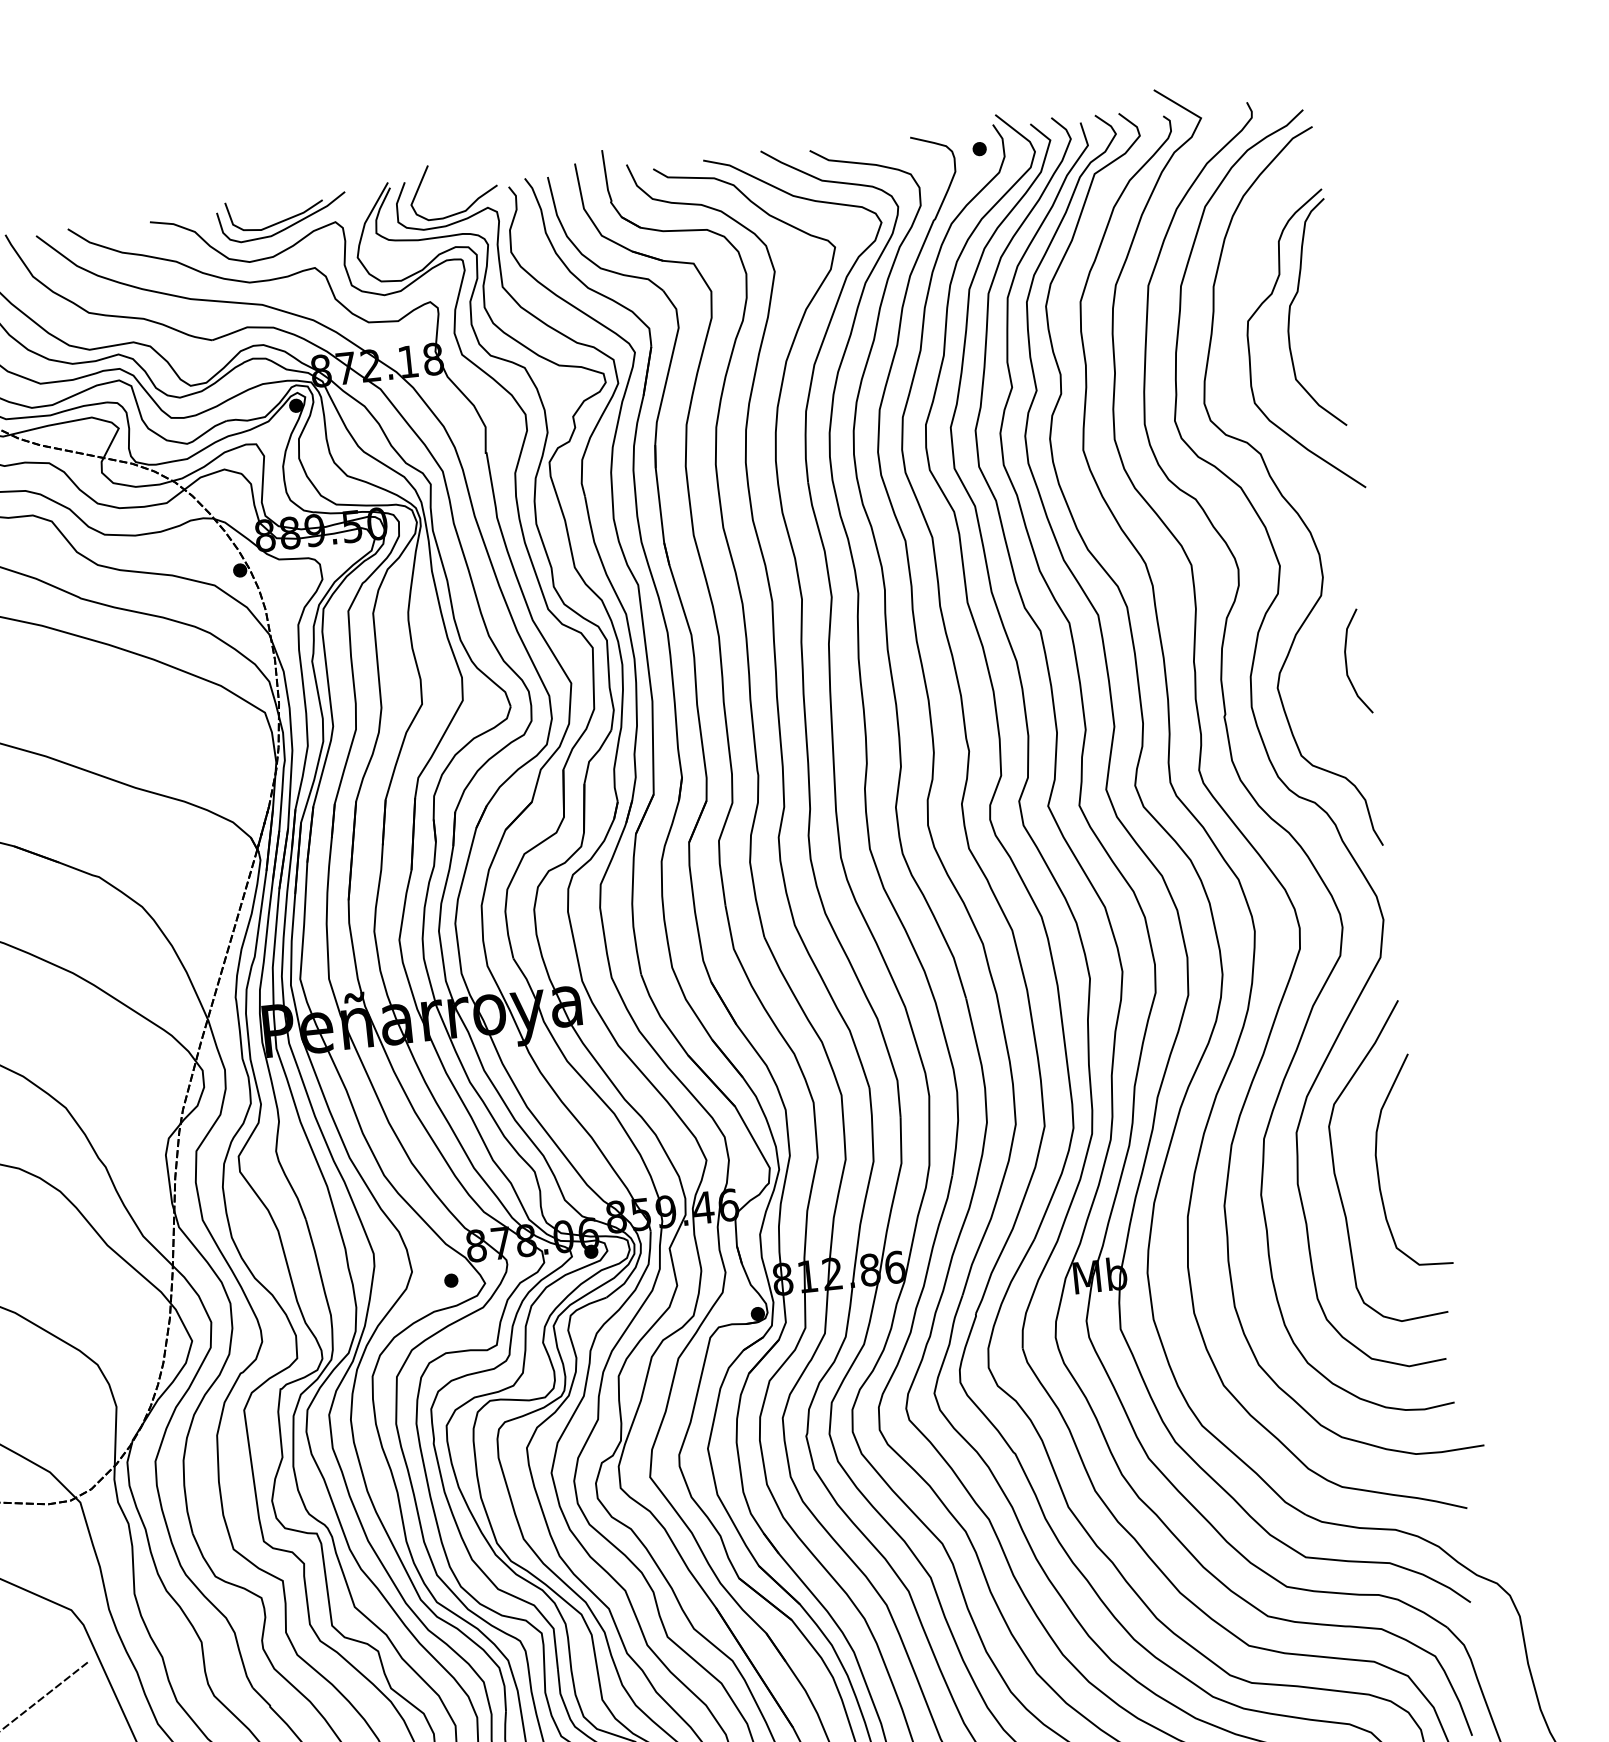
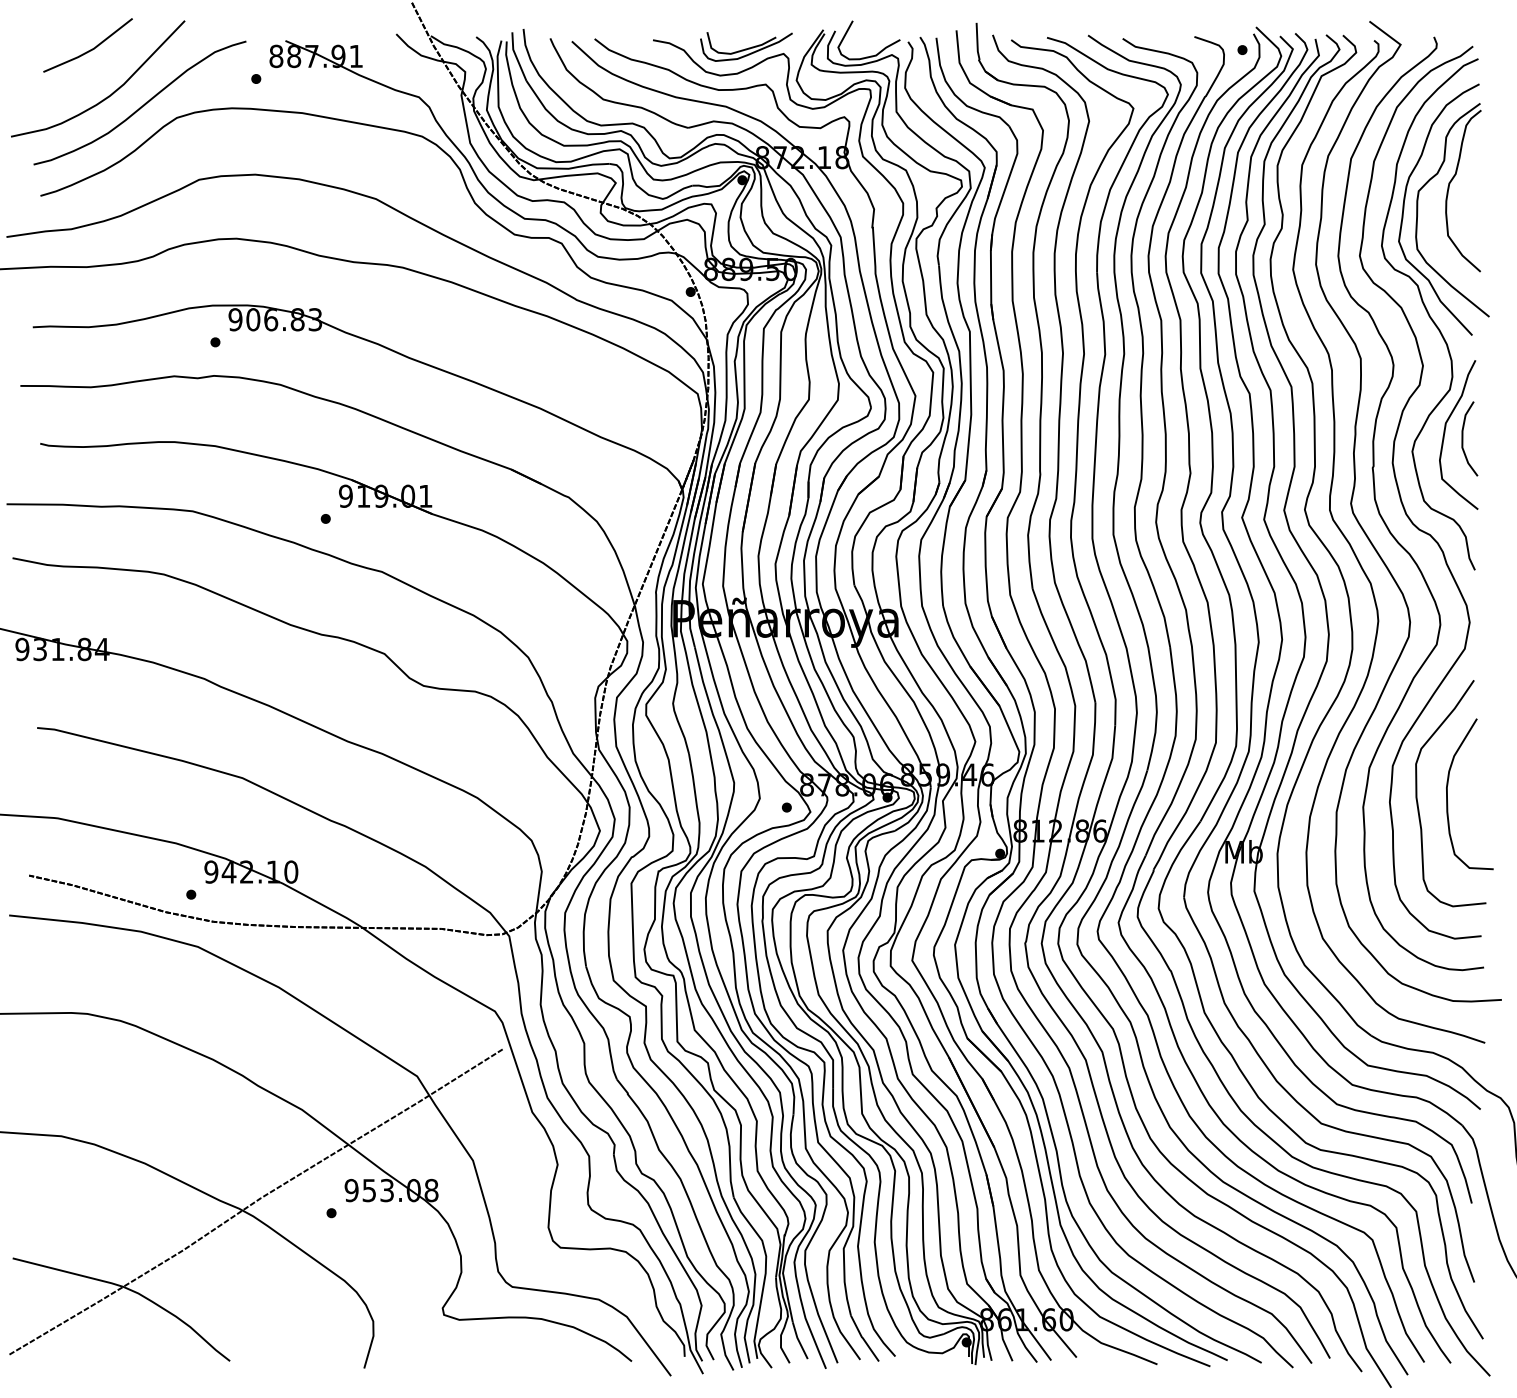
curve: (1230, 349) -> (1404, 209), added
curve: (1321, 657) -> (1445, 433), added

